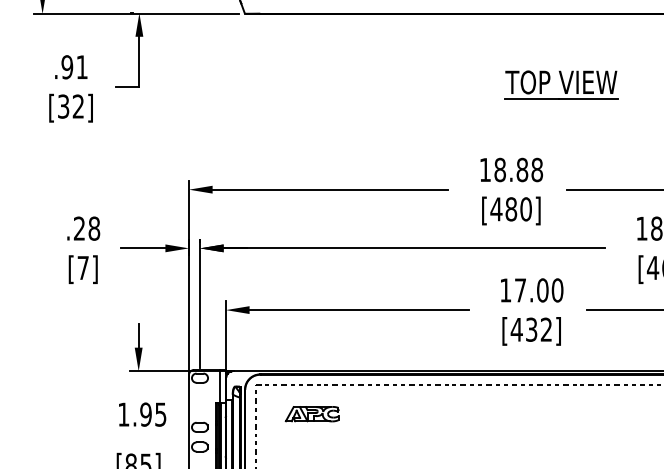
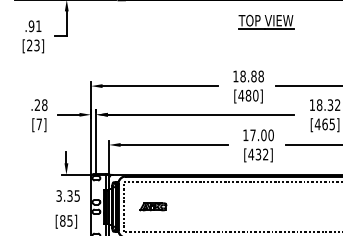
part: (562, 84) -> (266, 21), moved
text: (71, 106) -> (33, 45), [32] -> [23]
text: (134, 413) -> (64, 195), 1.95 -> 3.35
part: (312, 413) -> (153, 206), moved

